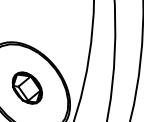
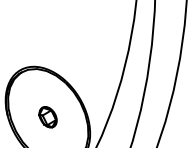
part: (26, 88) -> (47, 117), size x0.6

